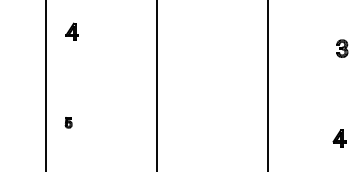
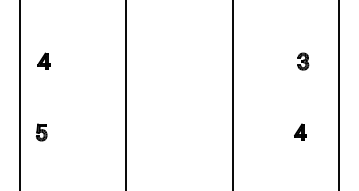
part: (71, 30) -> (43, 60), moved
part: (68, 122) -> (41, 132), size x1.67
part: (339, 137) -> (300, 131), moved

